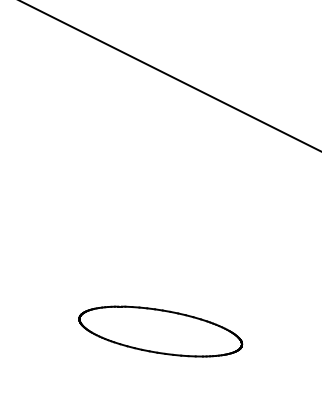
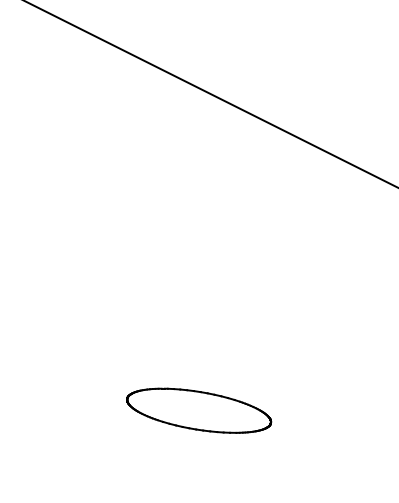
part: (160, 331) -> (198, 410), size x0.71

